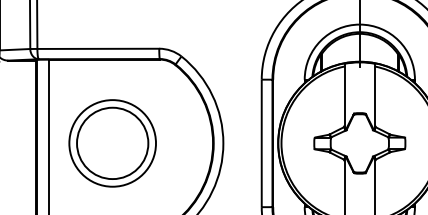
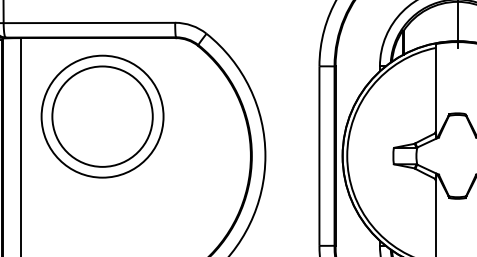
part: (112, 143) -> (102, 116), moved

